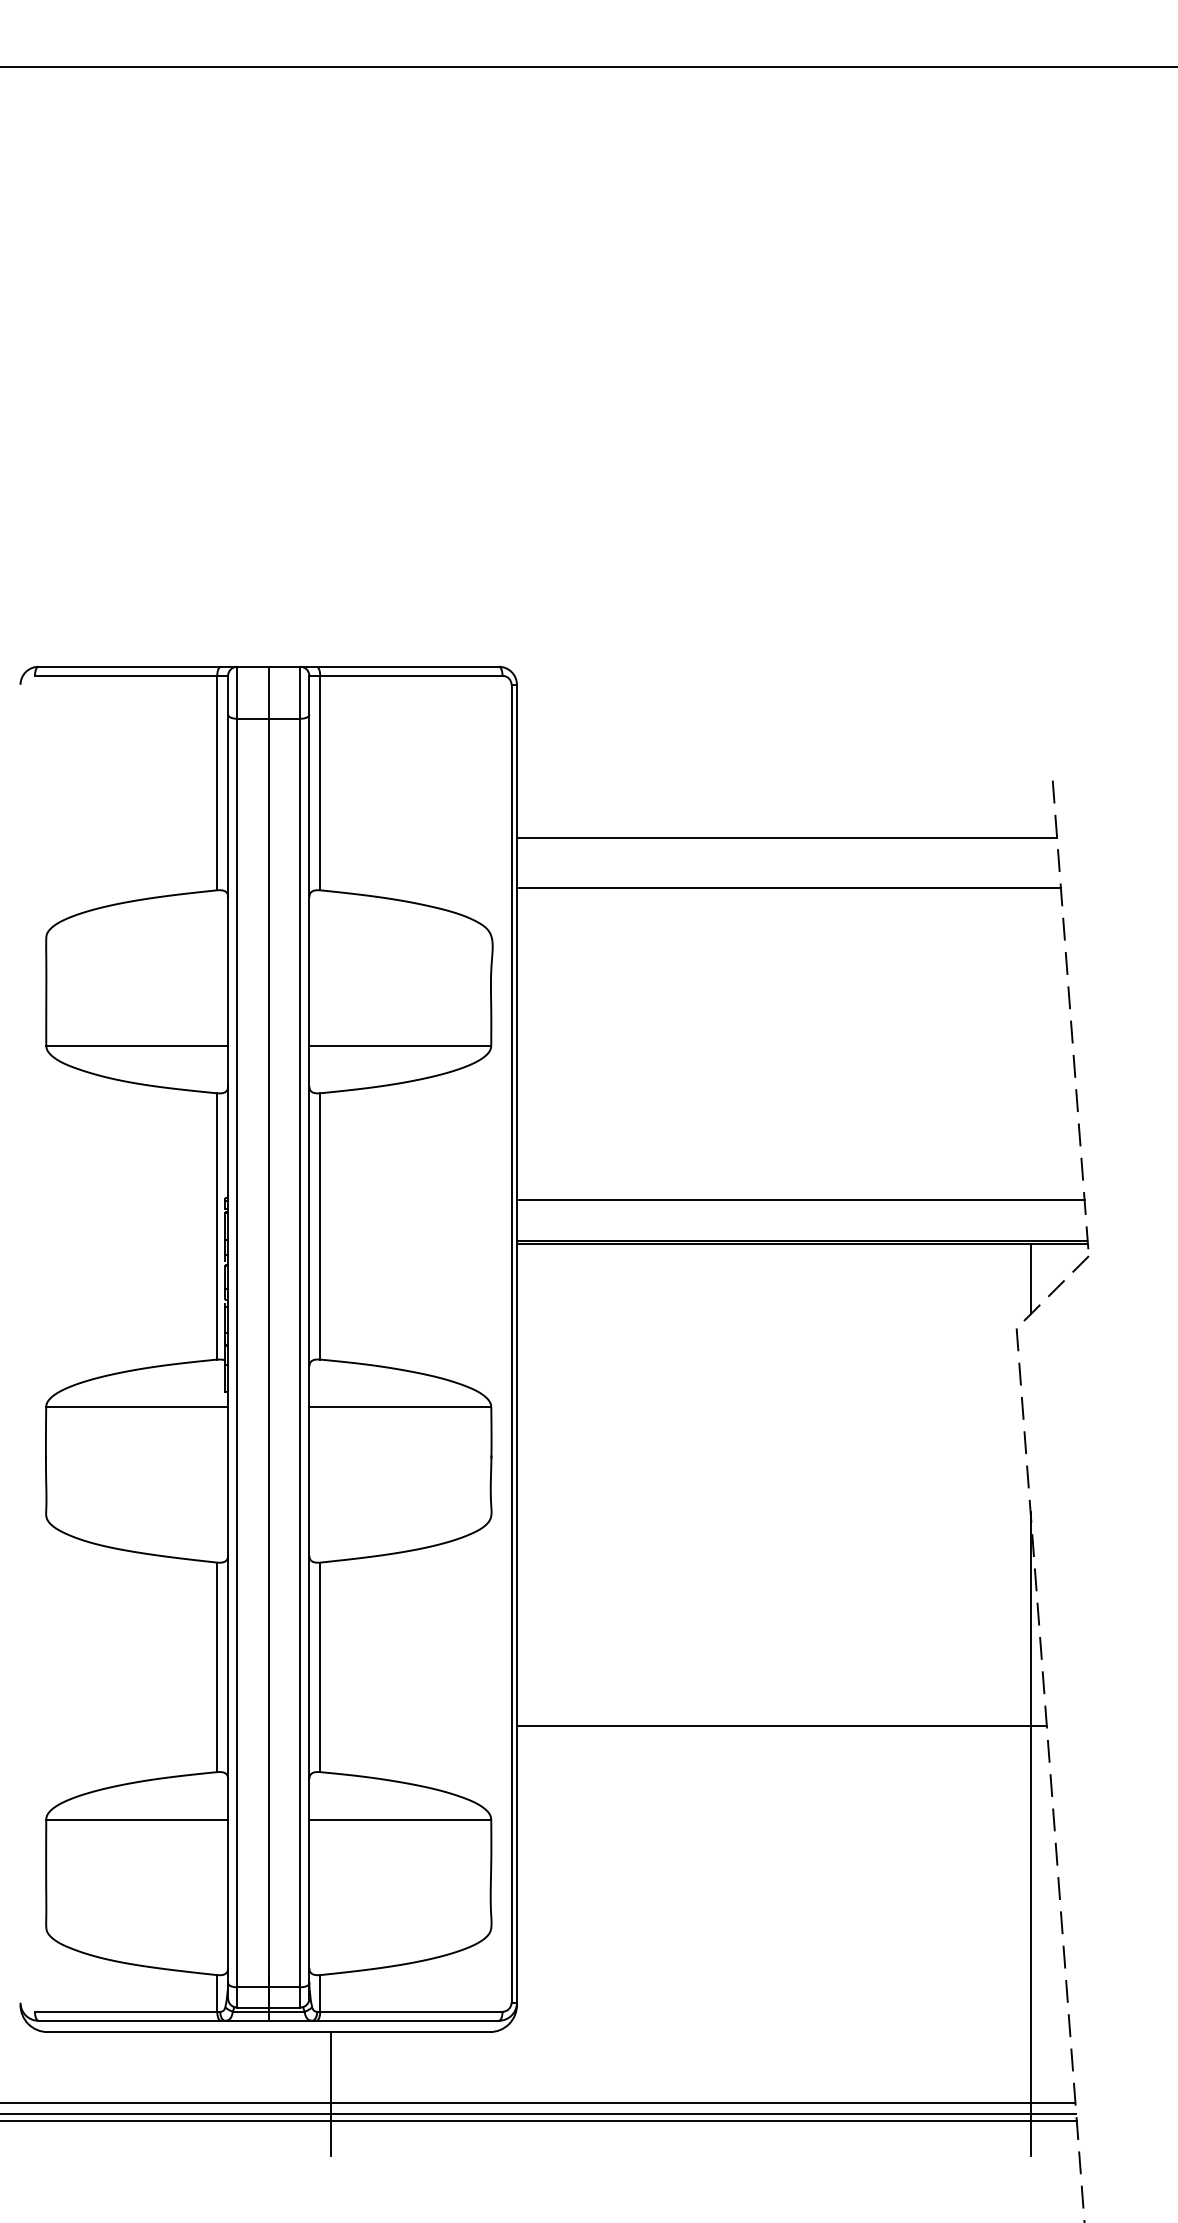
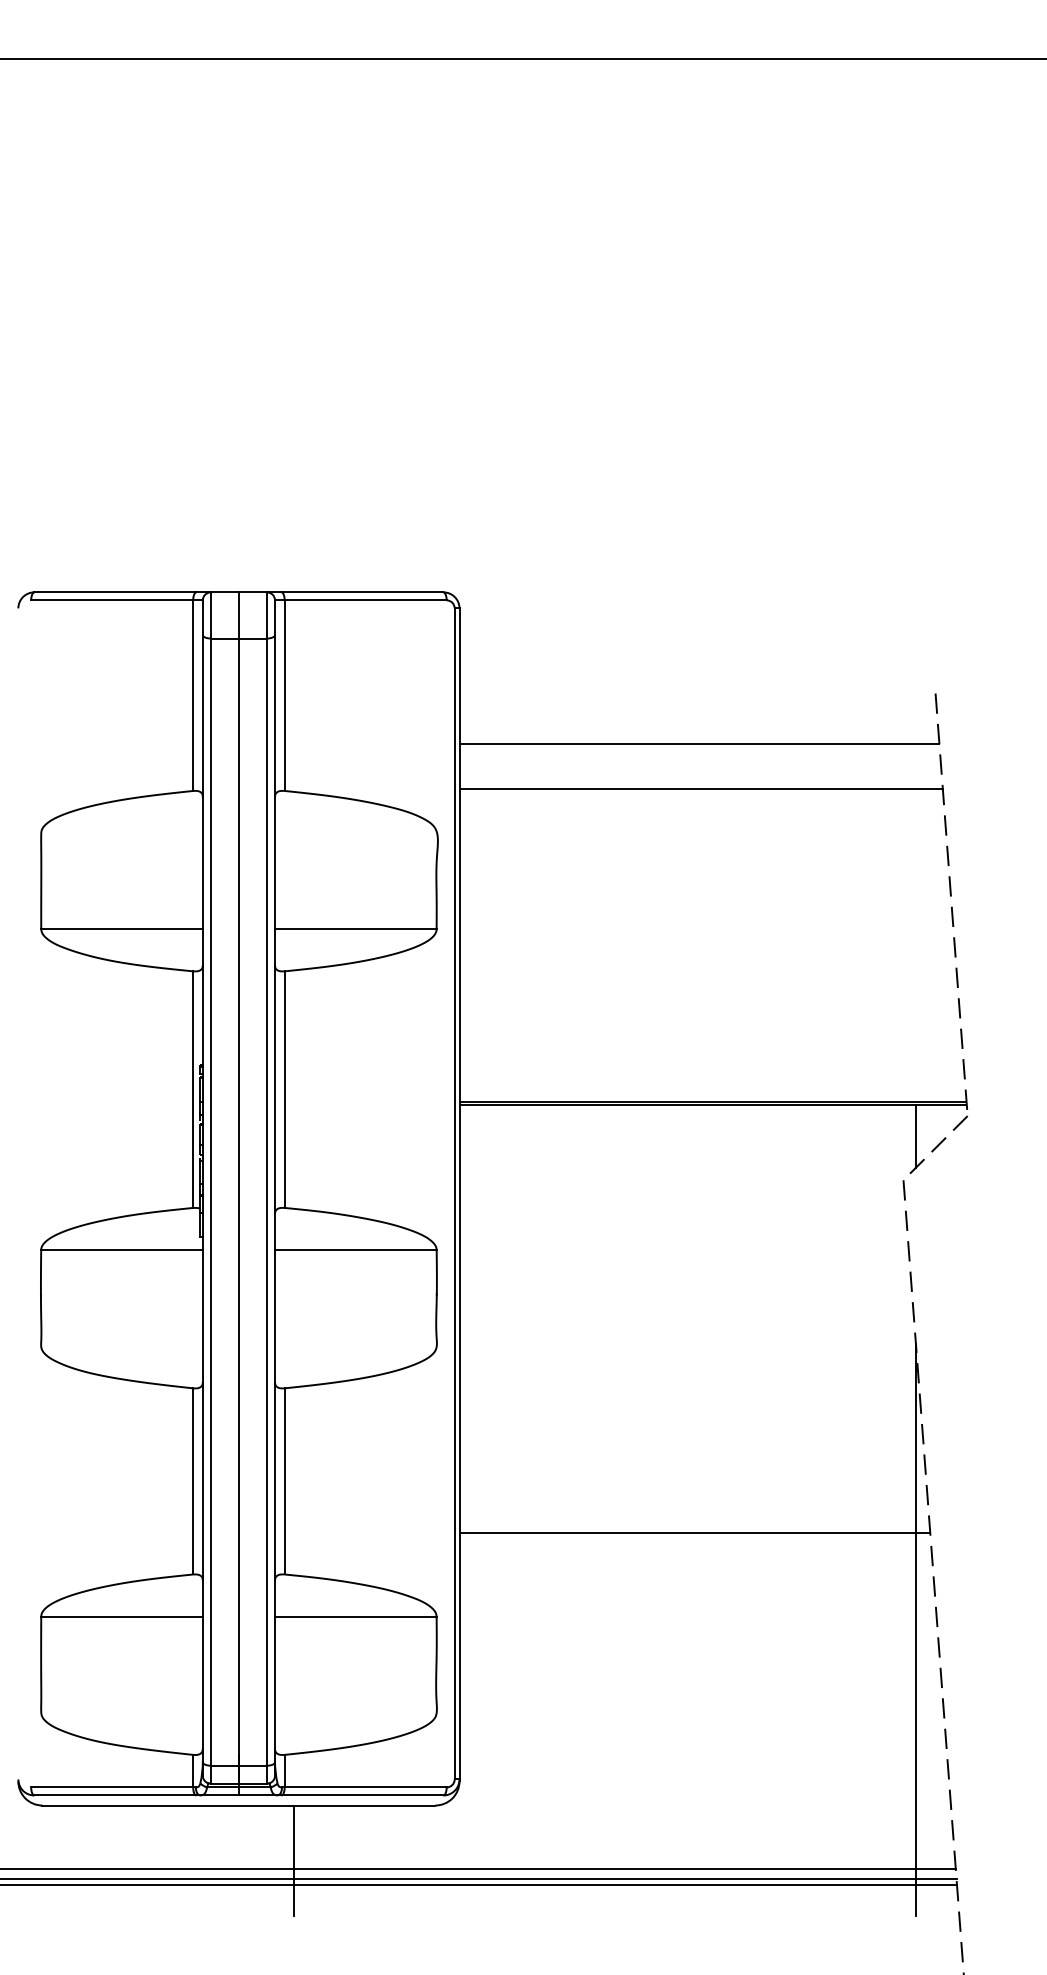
line: (800, 1200) -> (711, 1066), removed

